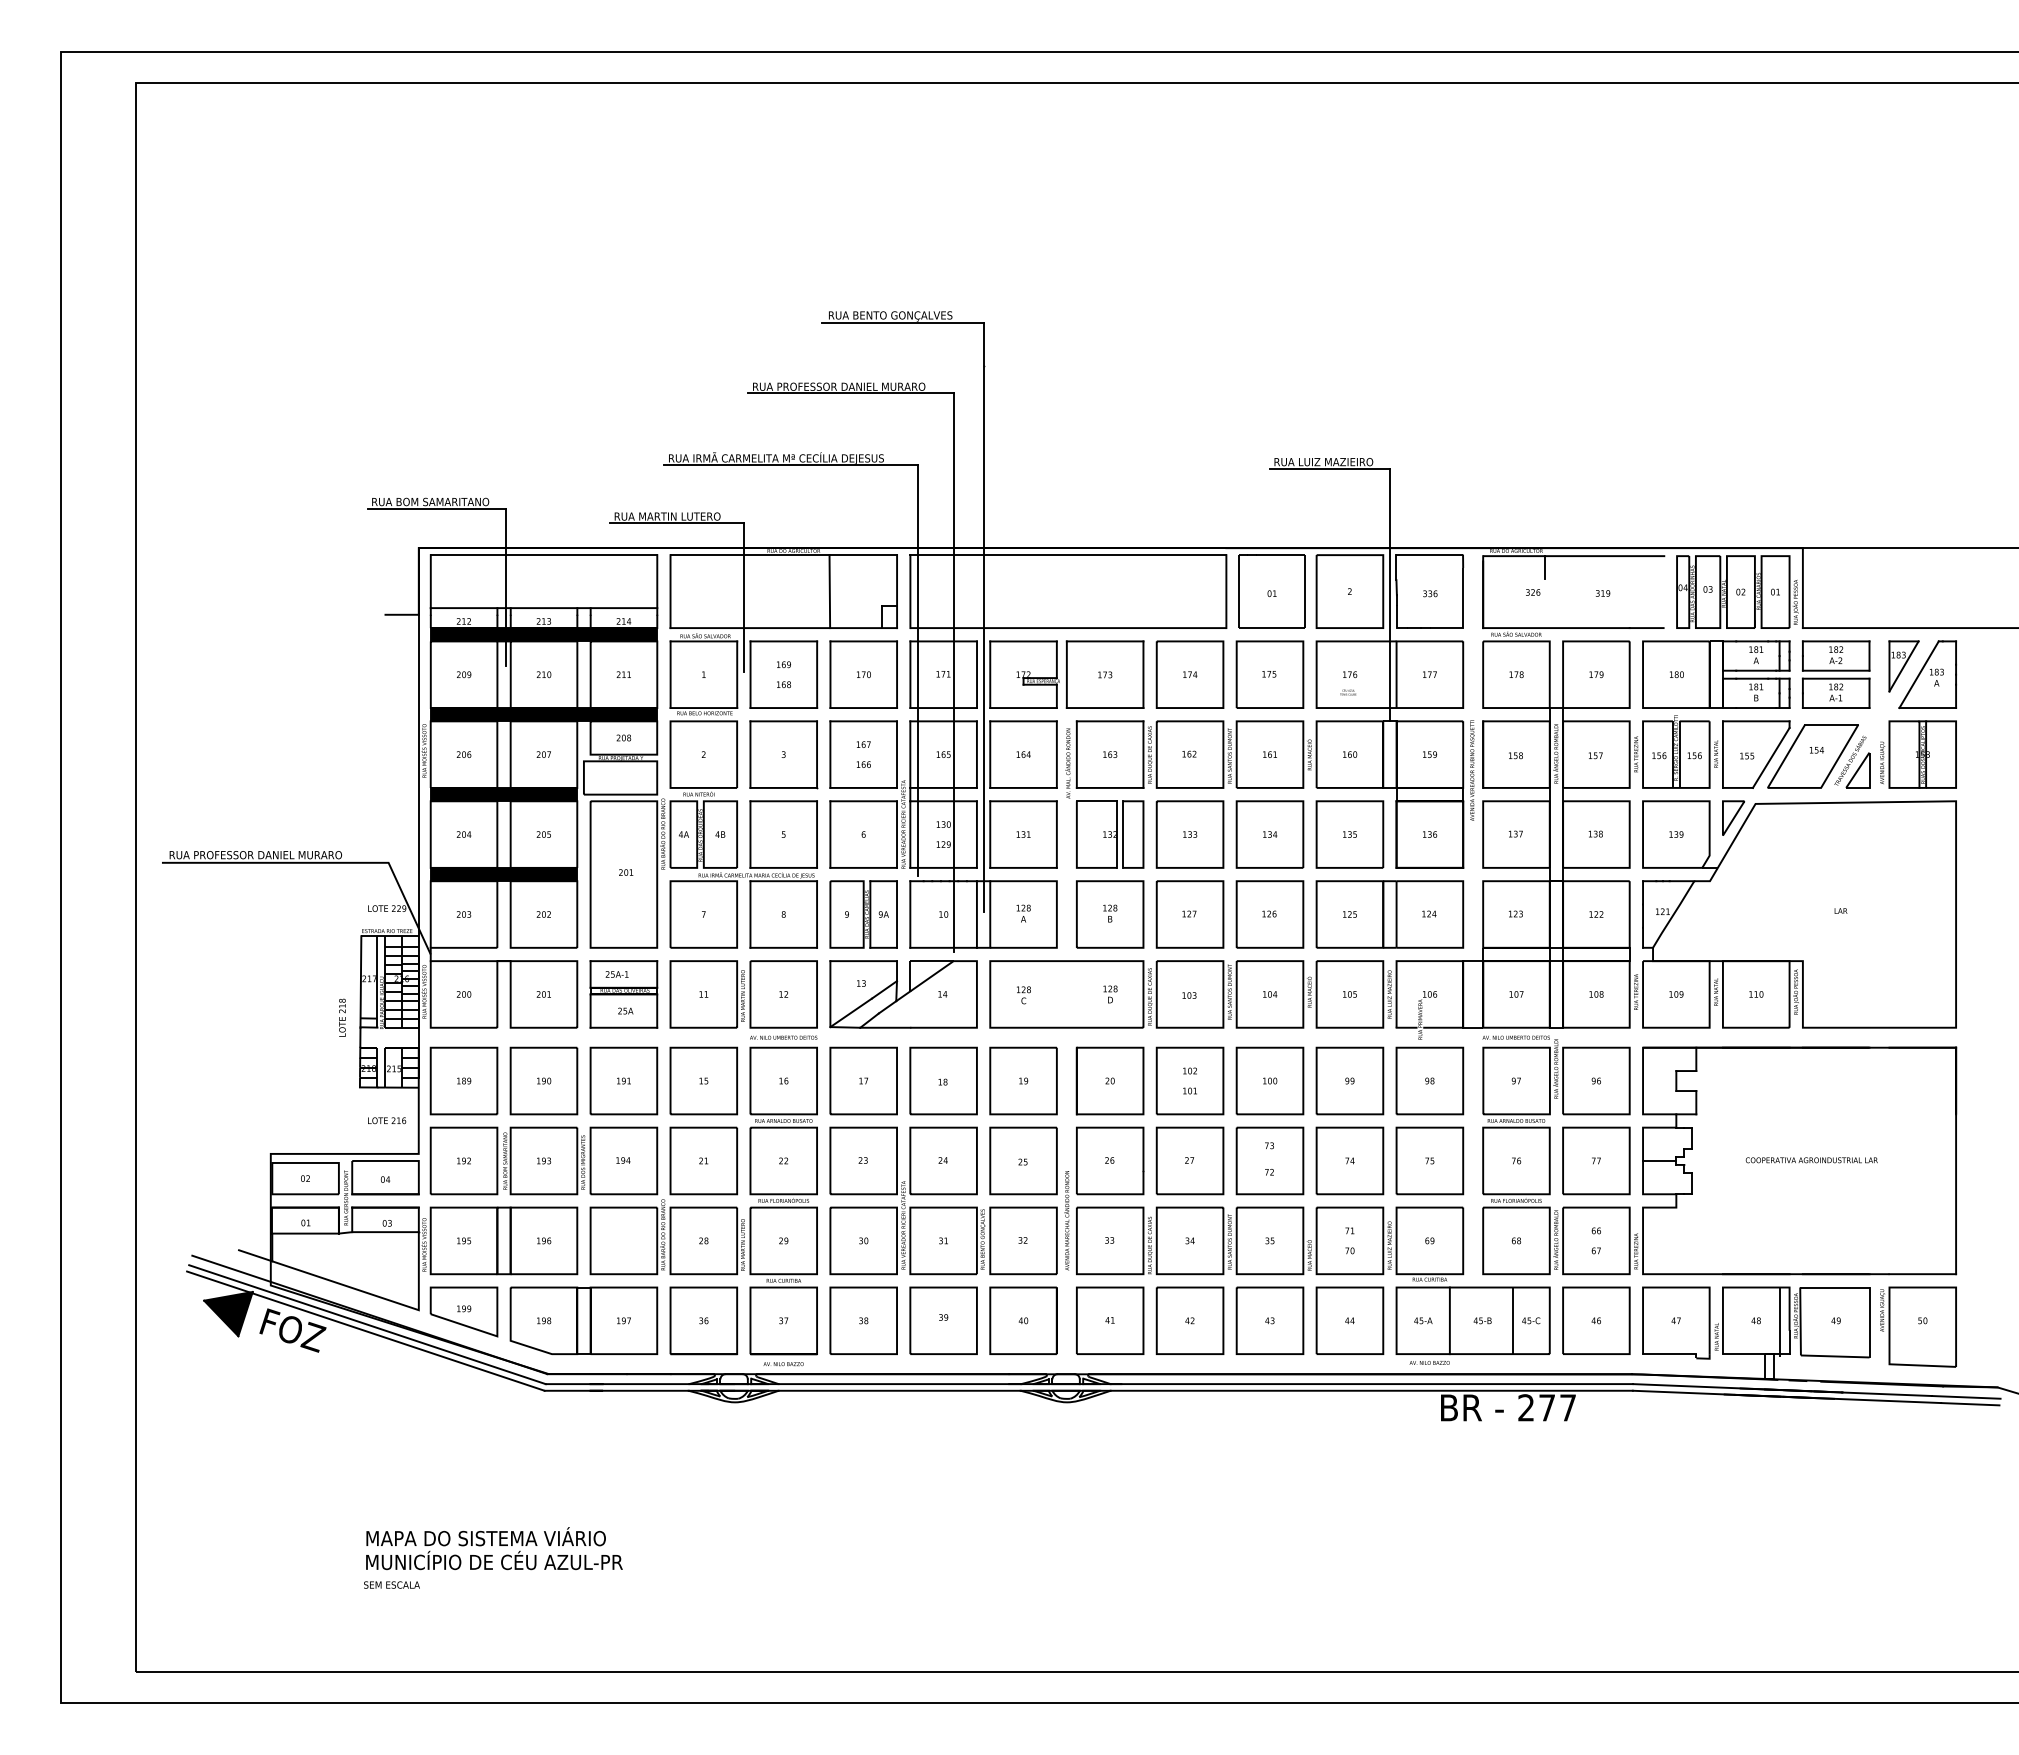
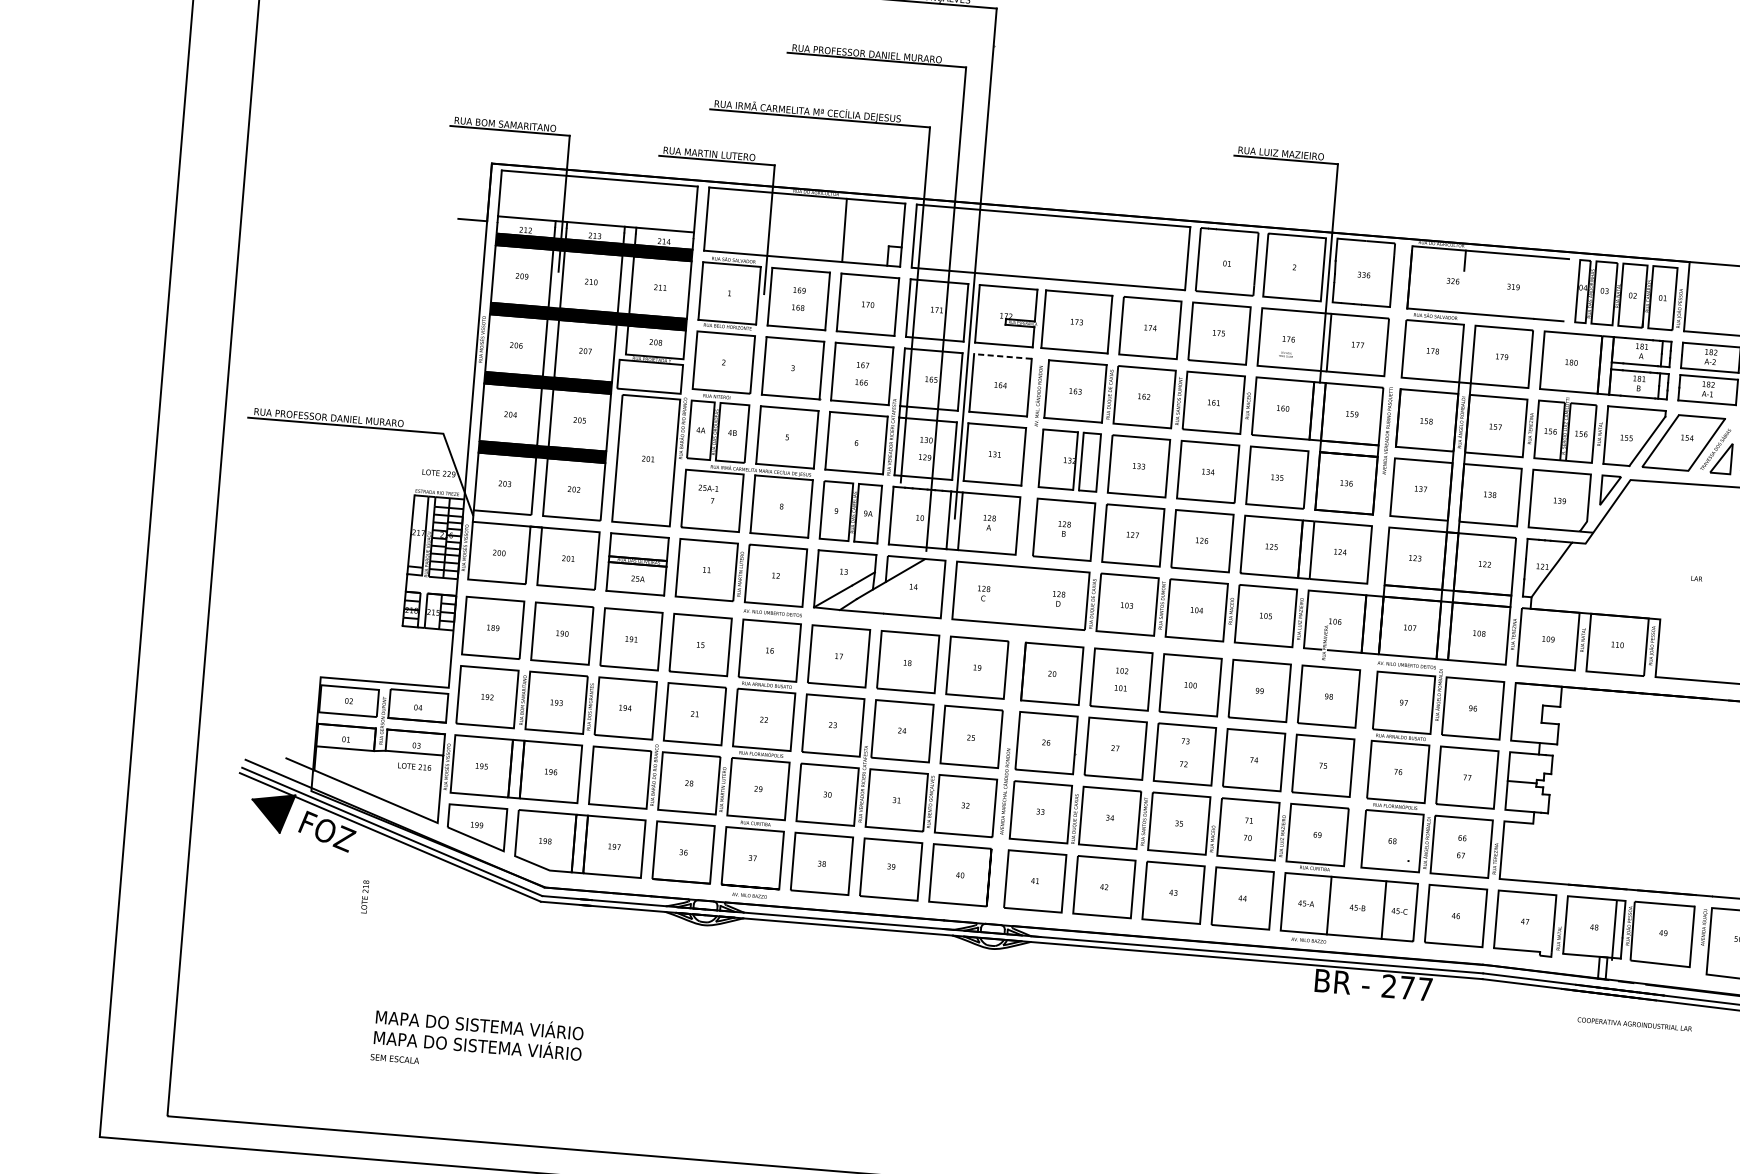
line: (1023, 721) -> (1002, 356), solid -> dashed
text: (616, 974) -> (708, 488), moved
text: (342, 1017) -> (365, 896), moved
text: (387, 1120) -> (415, 766), moved
text: (1811, 1160) -> (1634, 1024), moved
text: (501, 1560) -> (491, 1045), MUNICÍPIO DE CÉU AZUL-PR -> MAPA DO SISTEMA VIÁRIO

